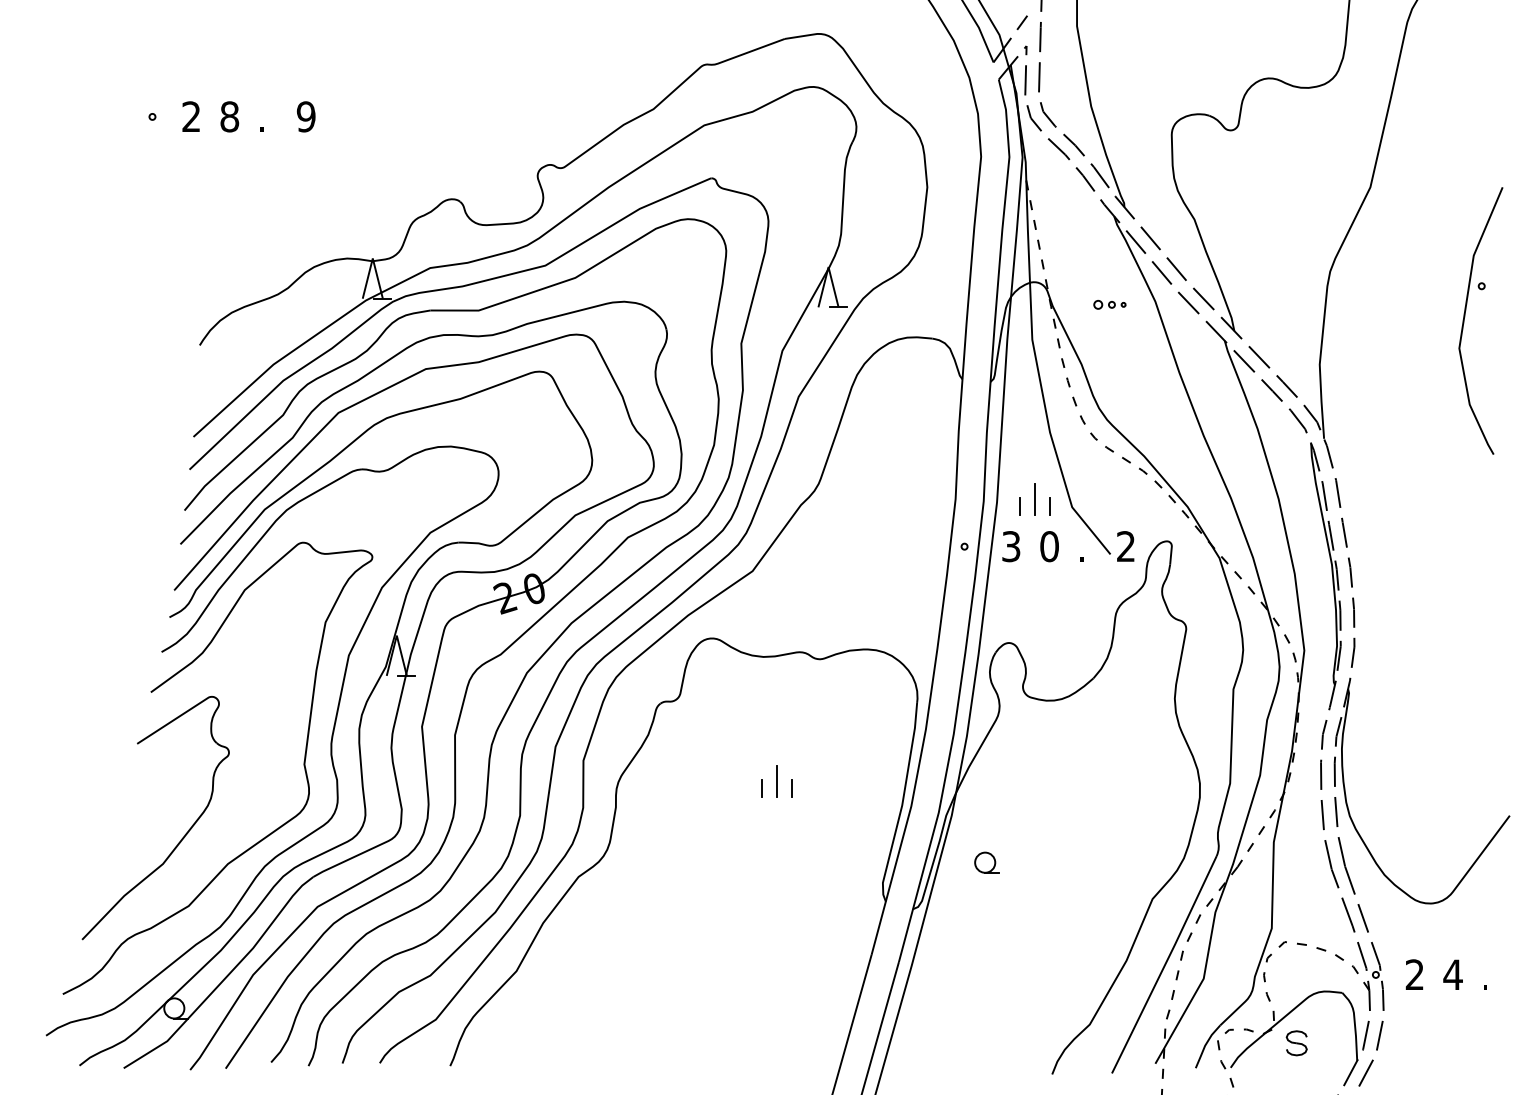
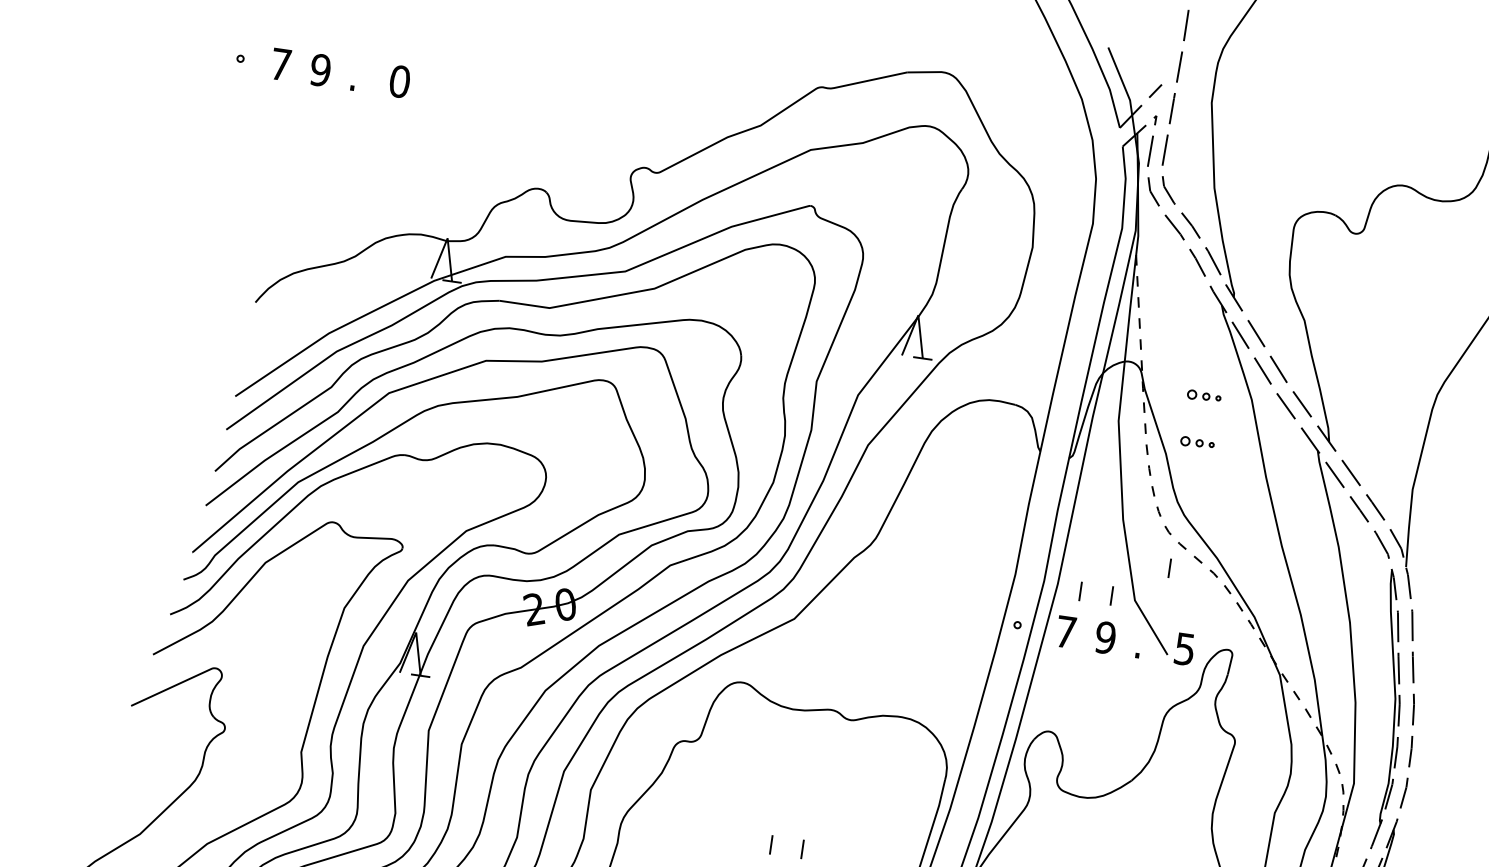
text: (191, 116) -> (281, 64), 2 -> 7
text: (229, 116) -> (320, 69), 8 -> 9
text: (305, 116) -> (399, 81), 9 -> 0
part: (1109, 349) -> (1197, 442), added
line: (1100, 472) -> (1169, 568), added
line: (1034, 499) -> (1097, 586), removed
text: (1011, 546) -> (1066, 631), 3 -> 7
text: (1049, 546) -> (1105, 637), 0 -> 9
text: (1125, 546) -> (1184, 649), 2 -> 5
line: (776, 781) -> (787, 840), removed

